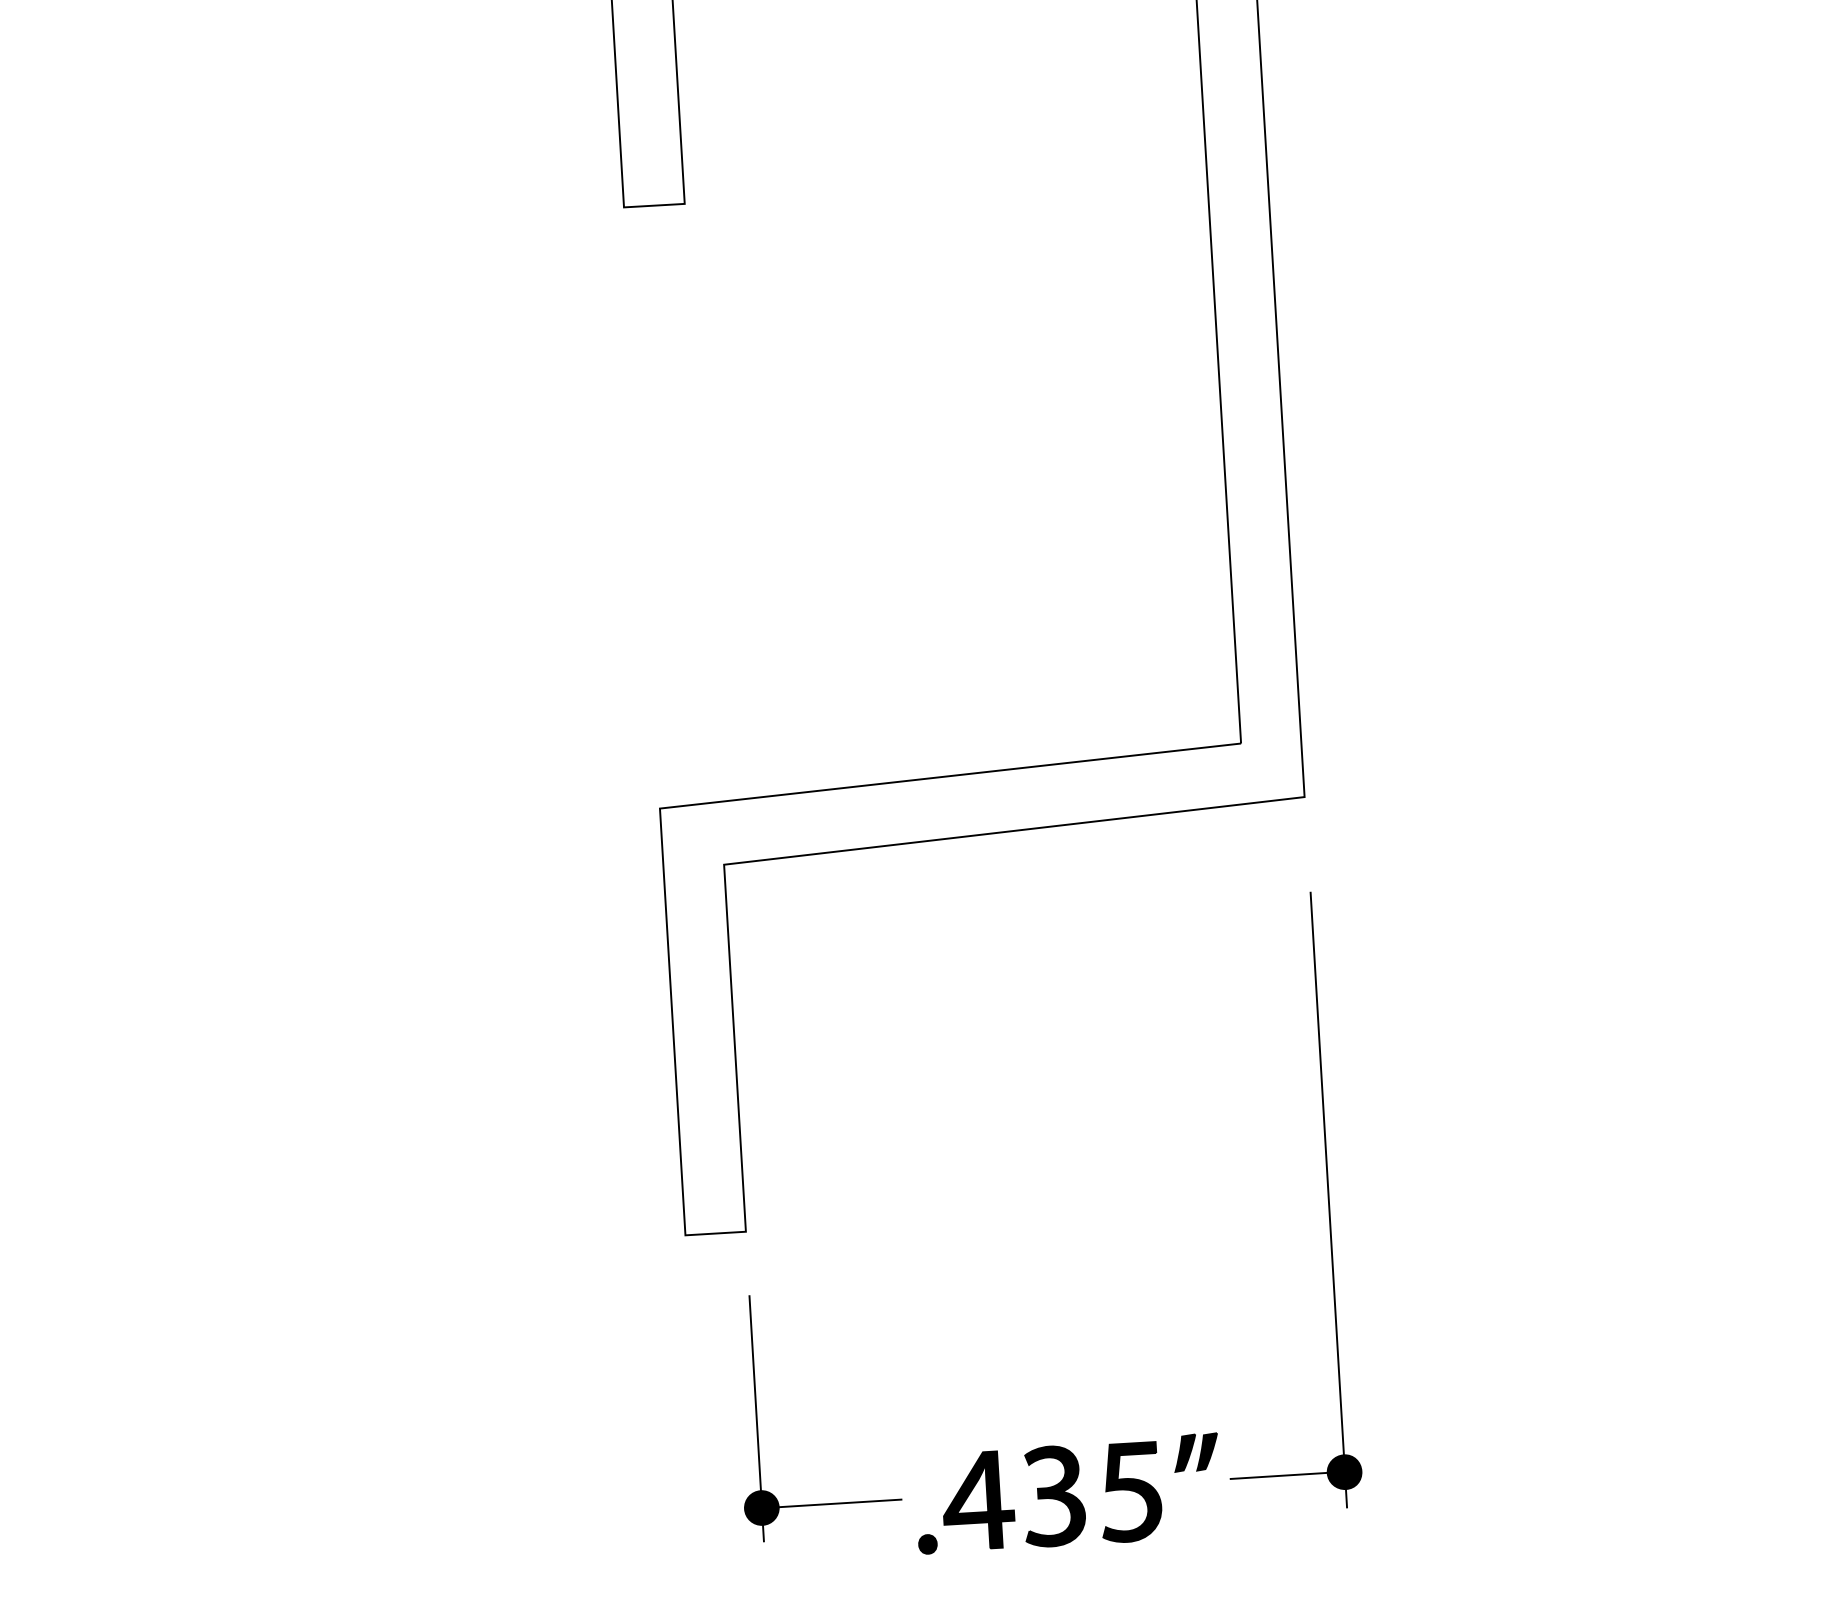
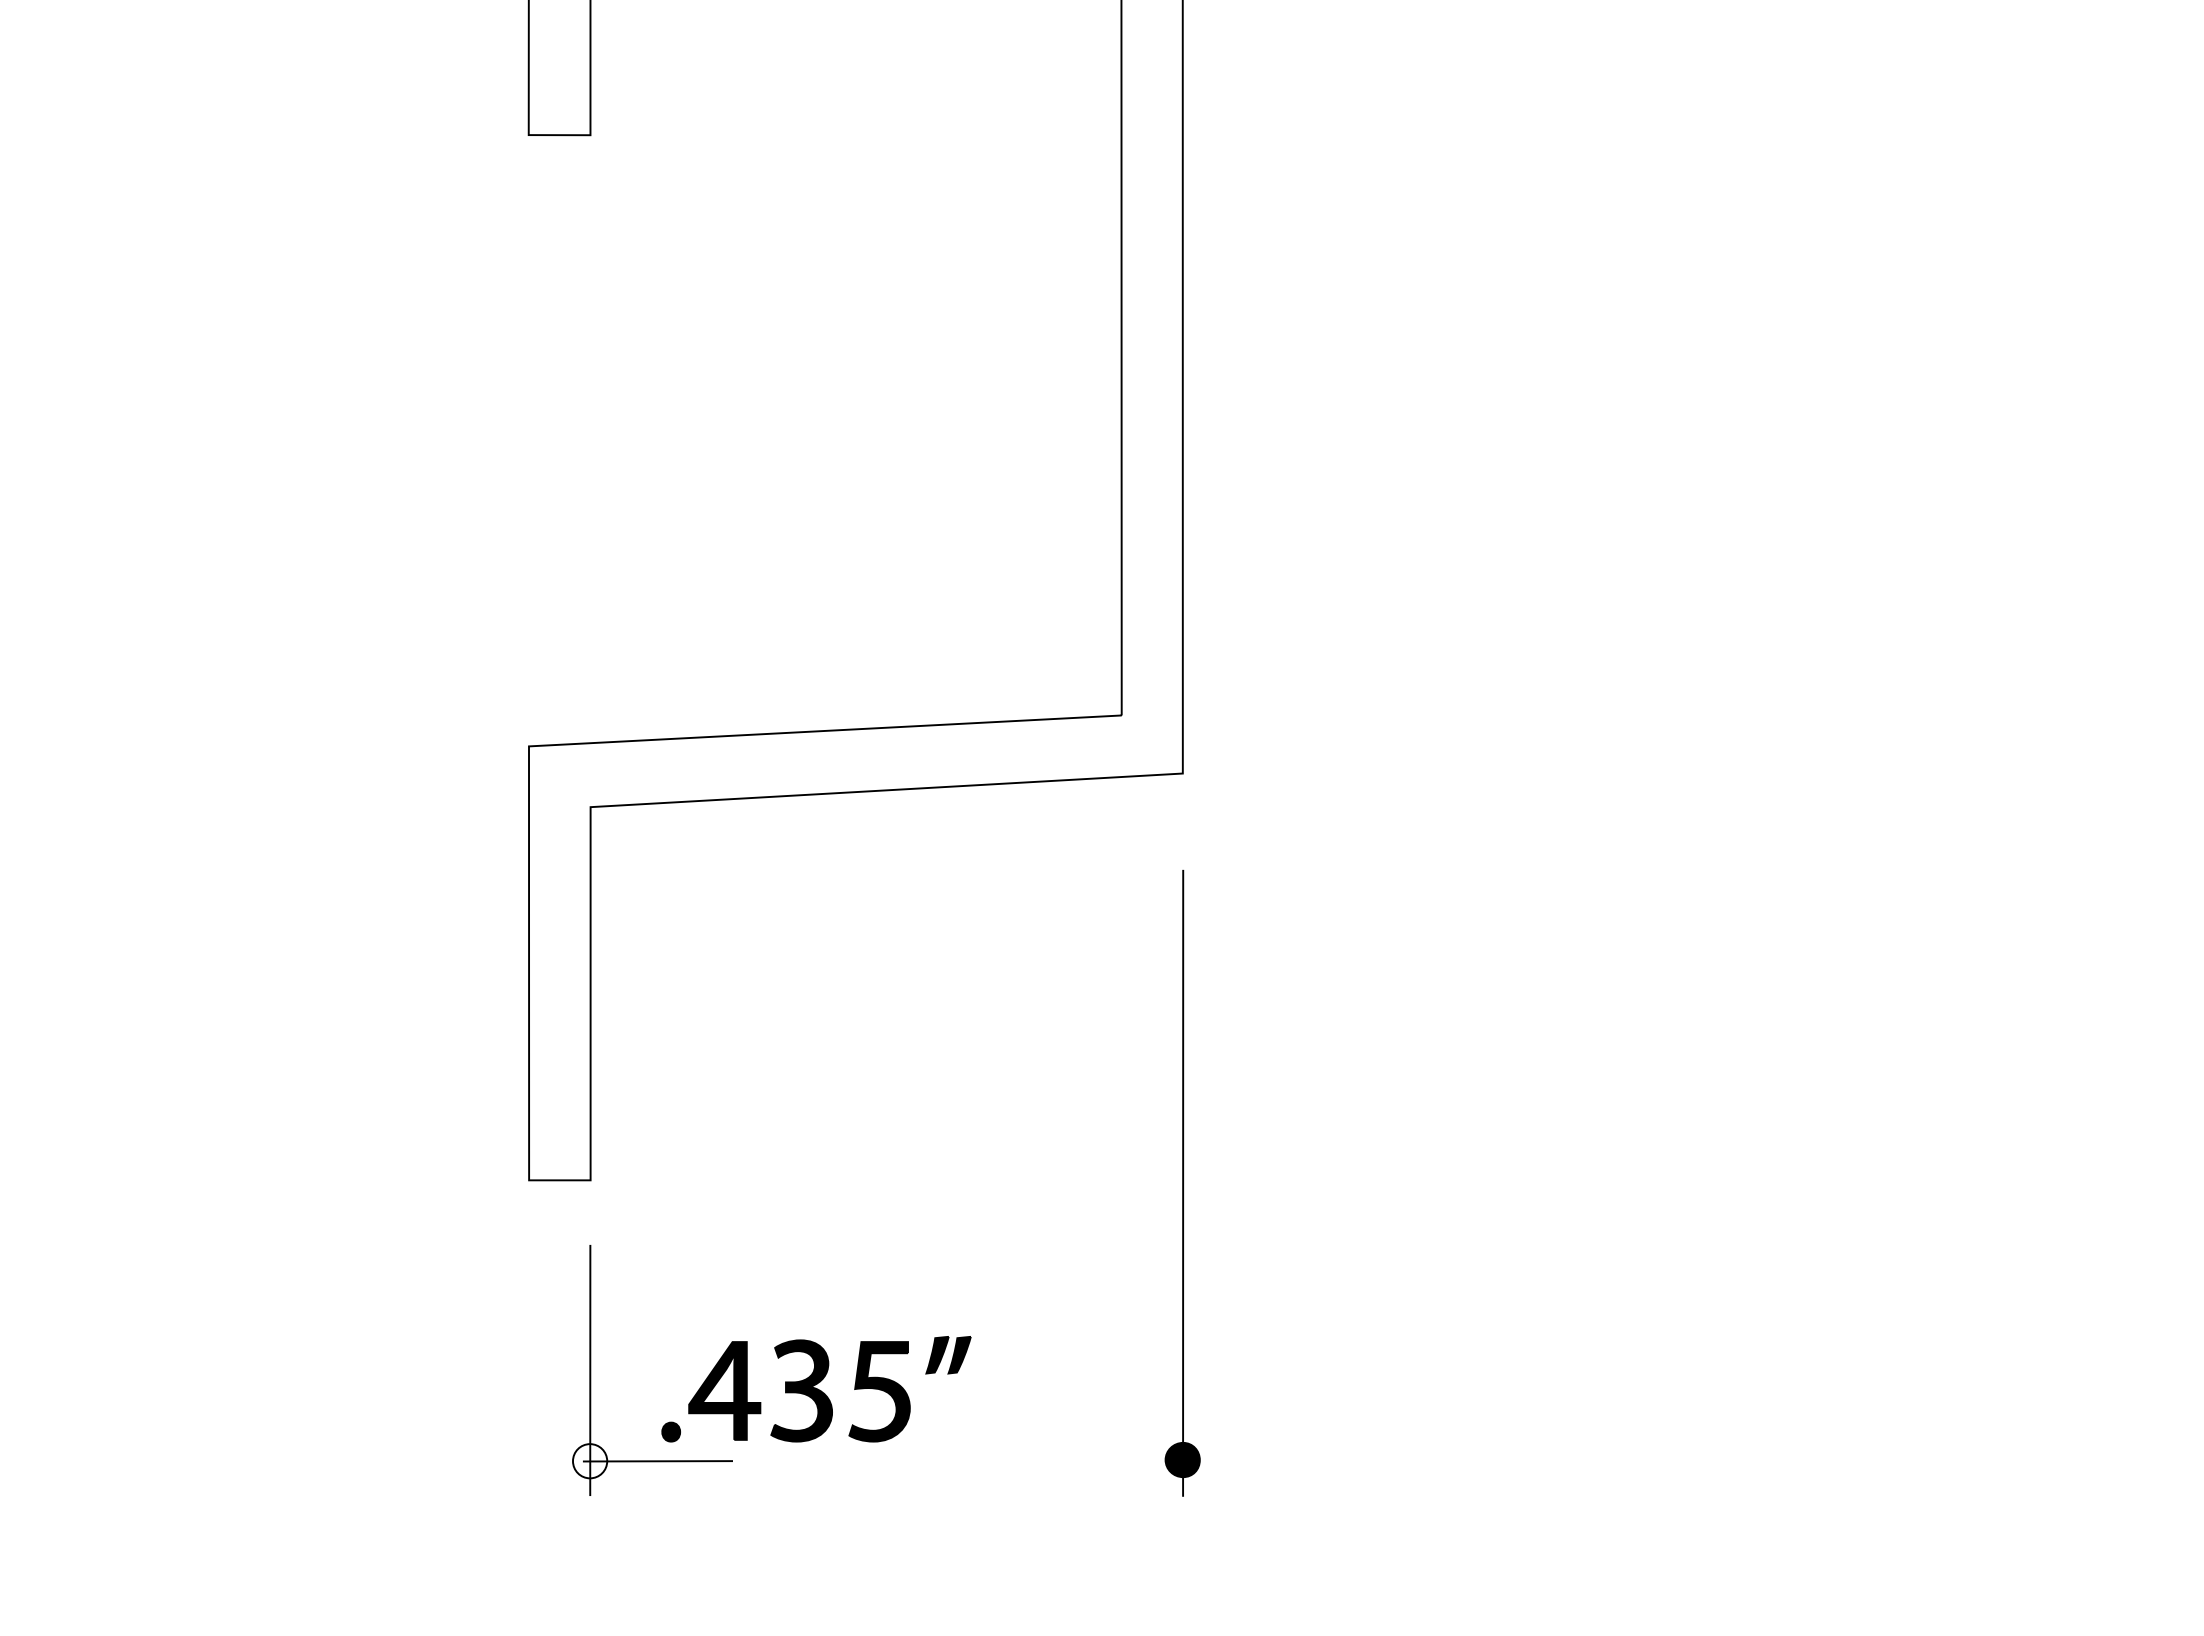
line: (1285, 1475) -> (1122, 1459), removed
part: (1068, 1494) -> (816, 1389), moved
fill: (762, 1508) -> (590, 1461), removed

